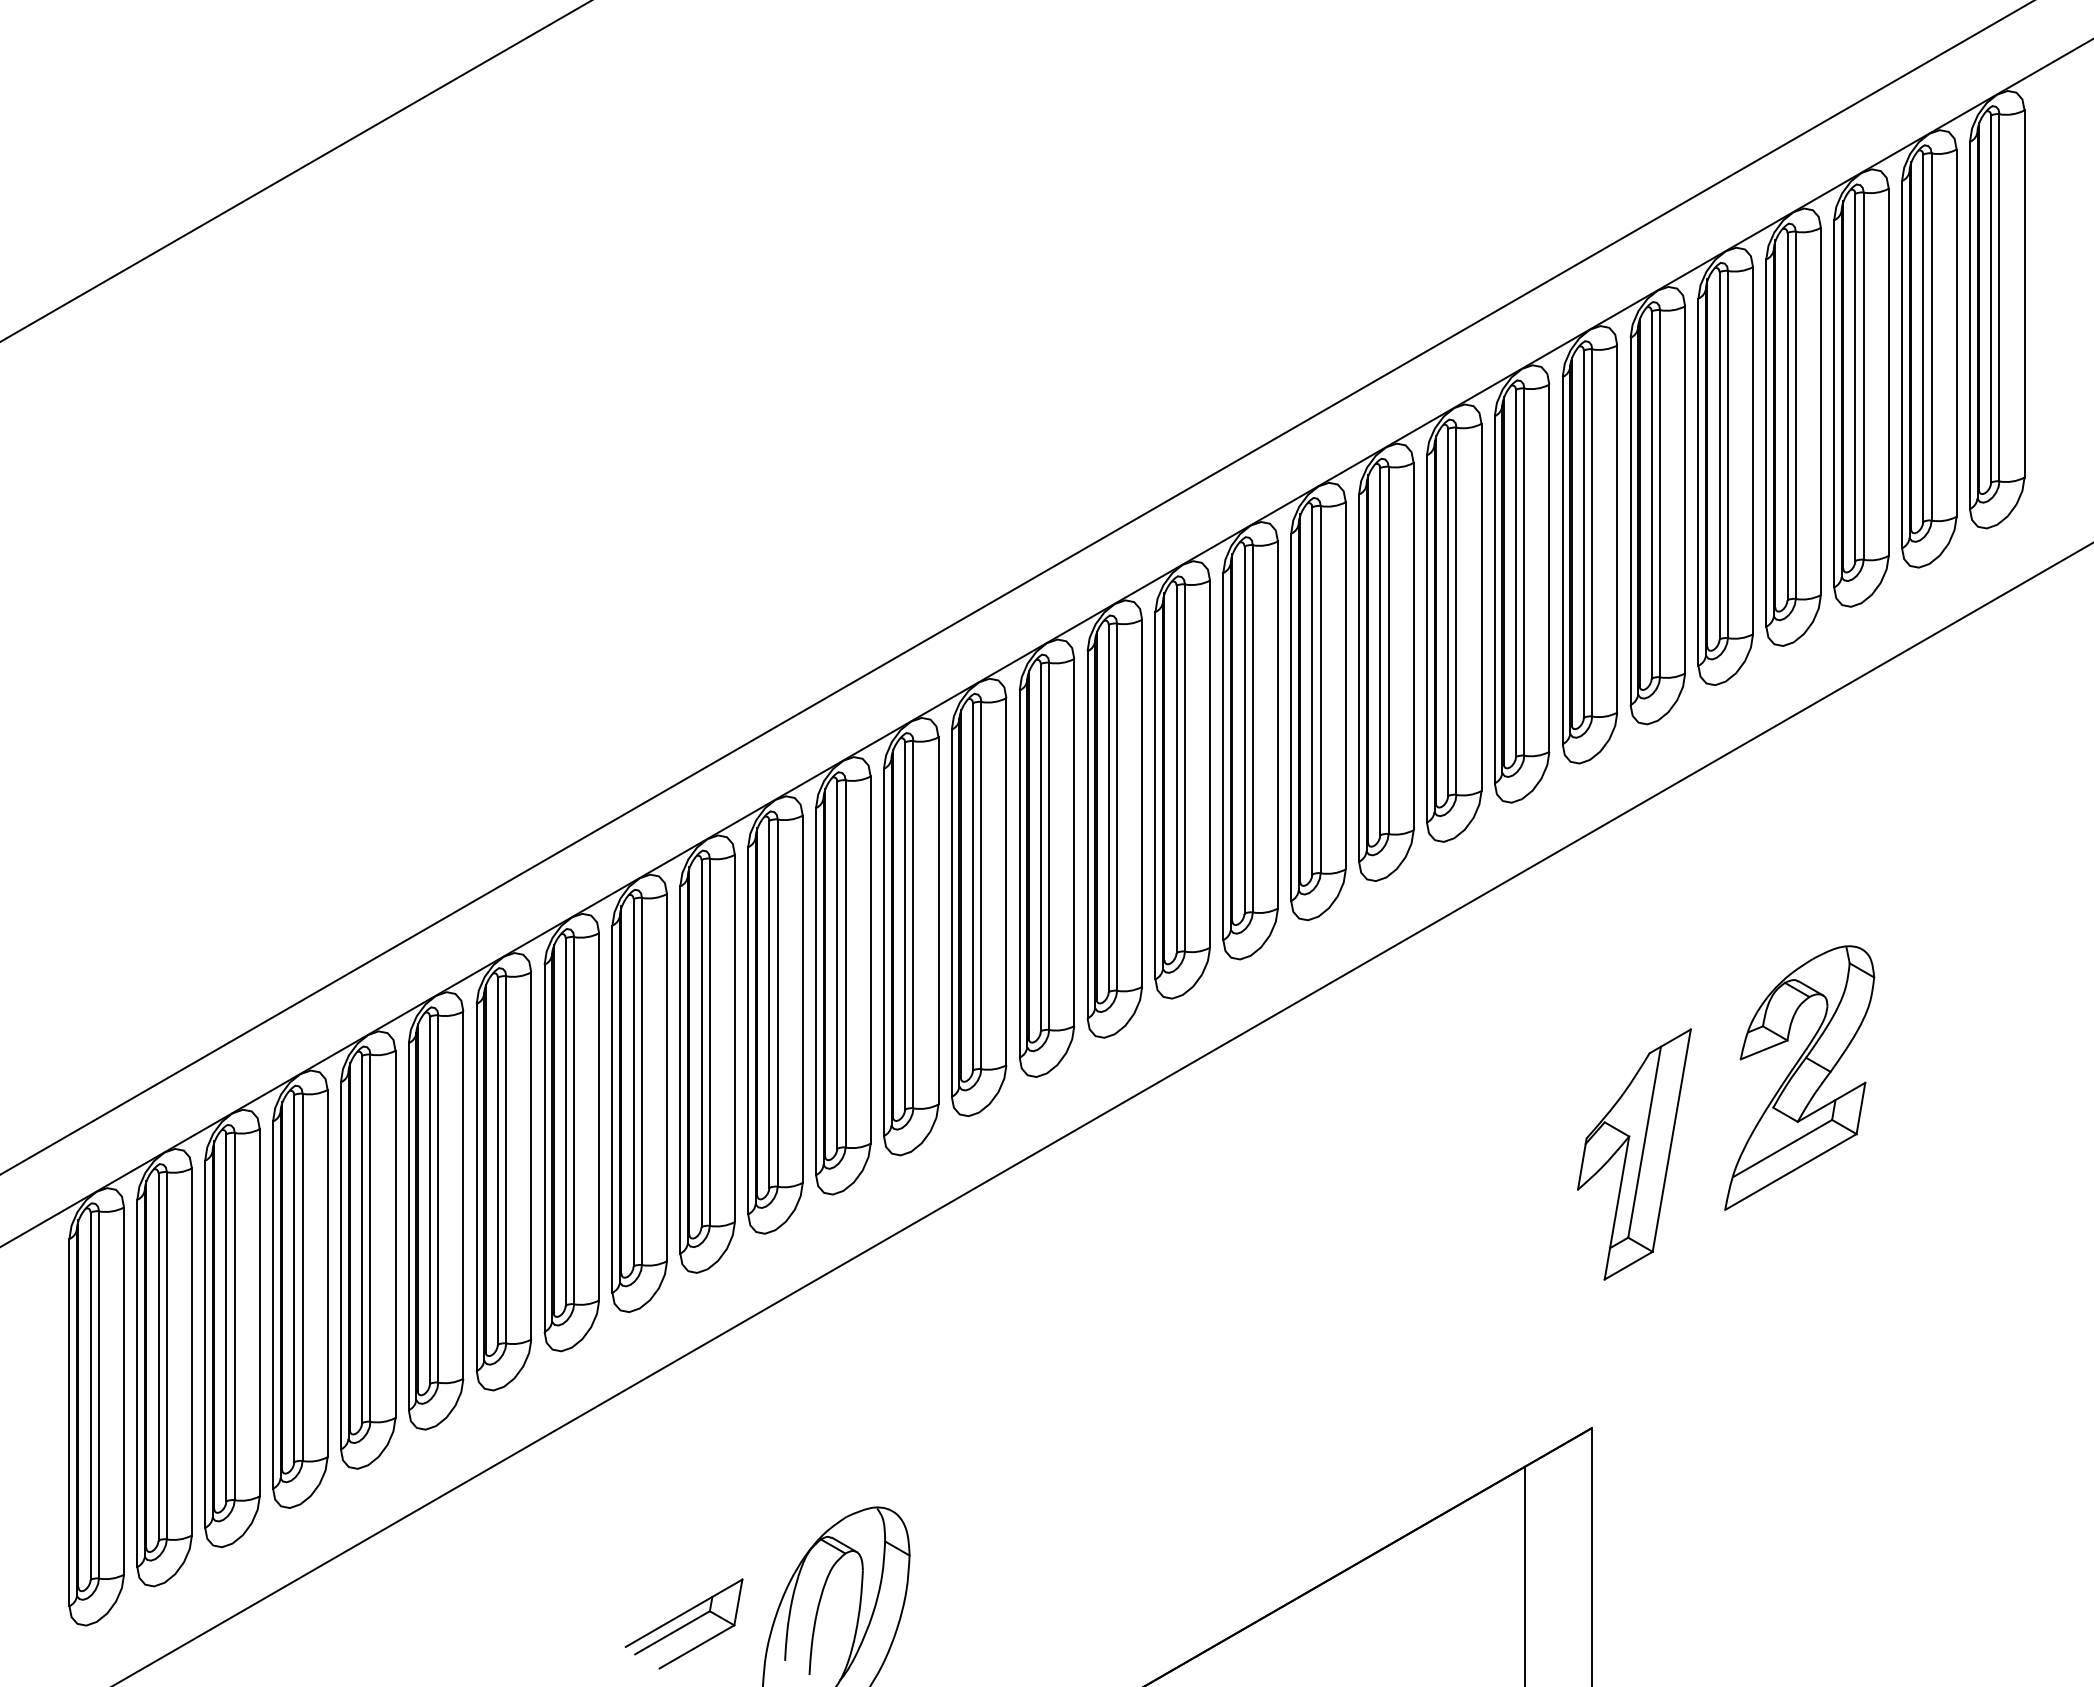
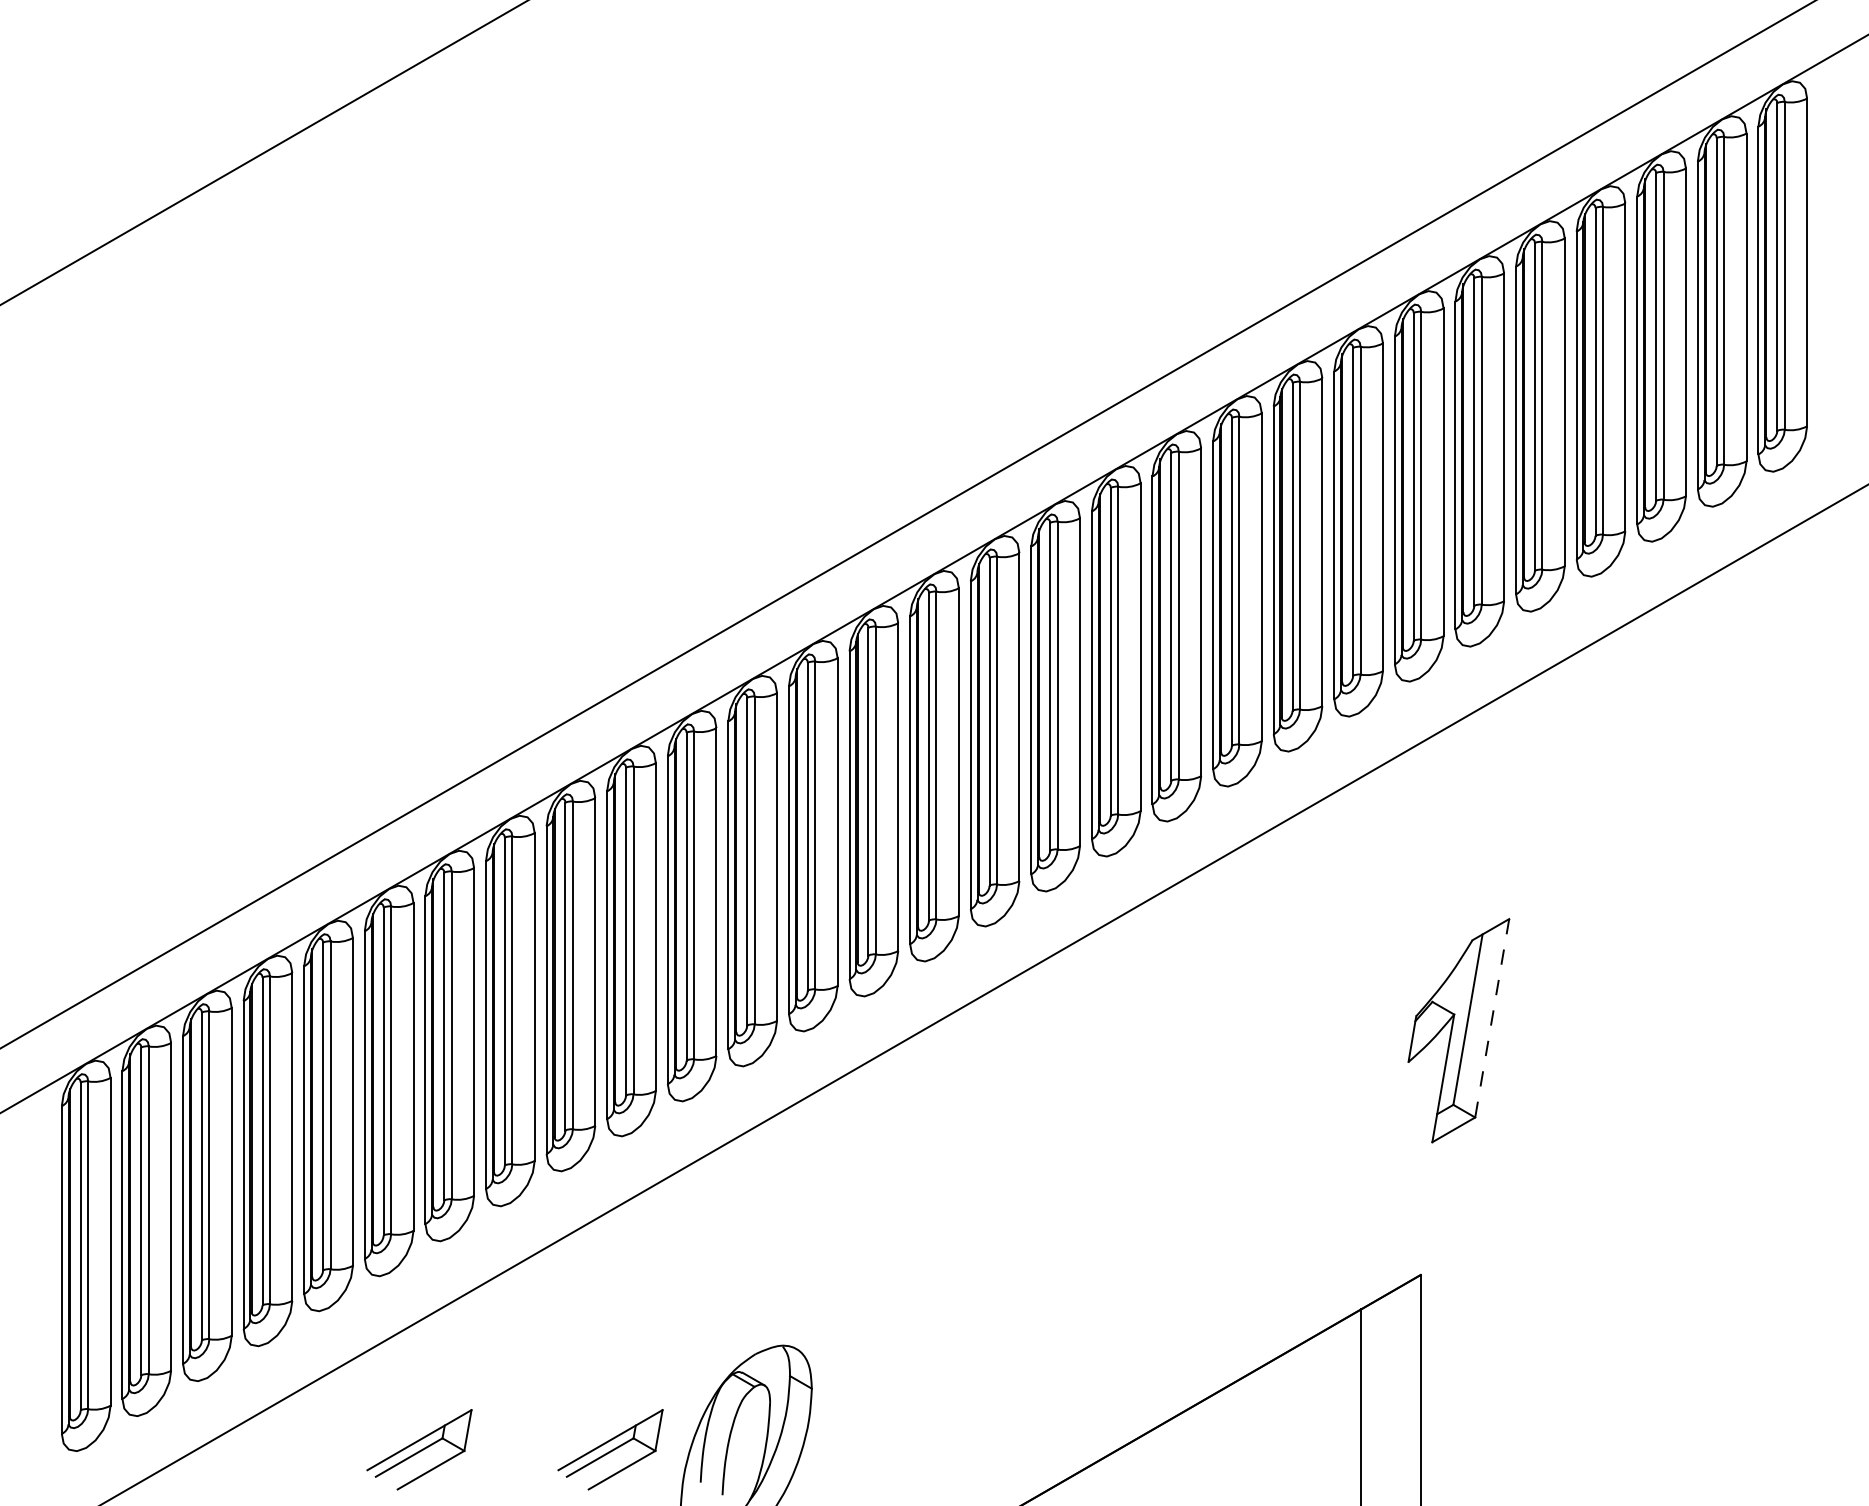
part: (1799, 1077) -> (1606, 961), removed
line: (1671, 1140) -> (1491, 1018), solid -> dashed
part: (469, 1623) -> (418, 1449), added

